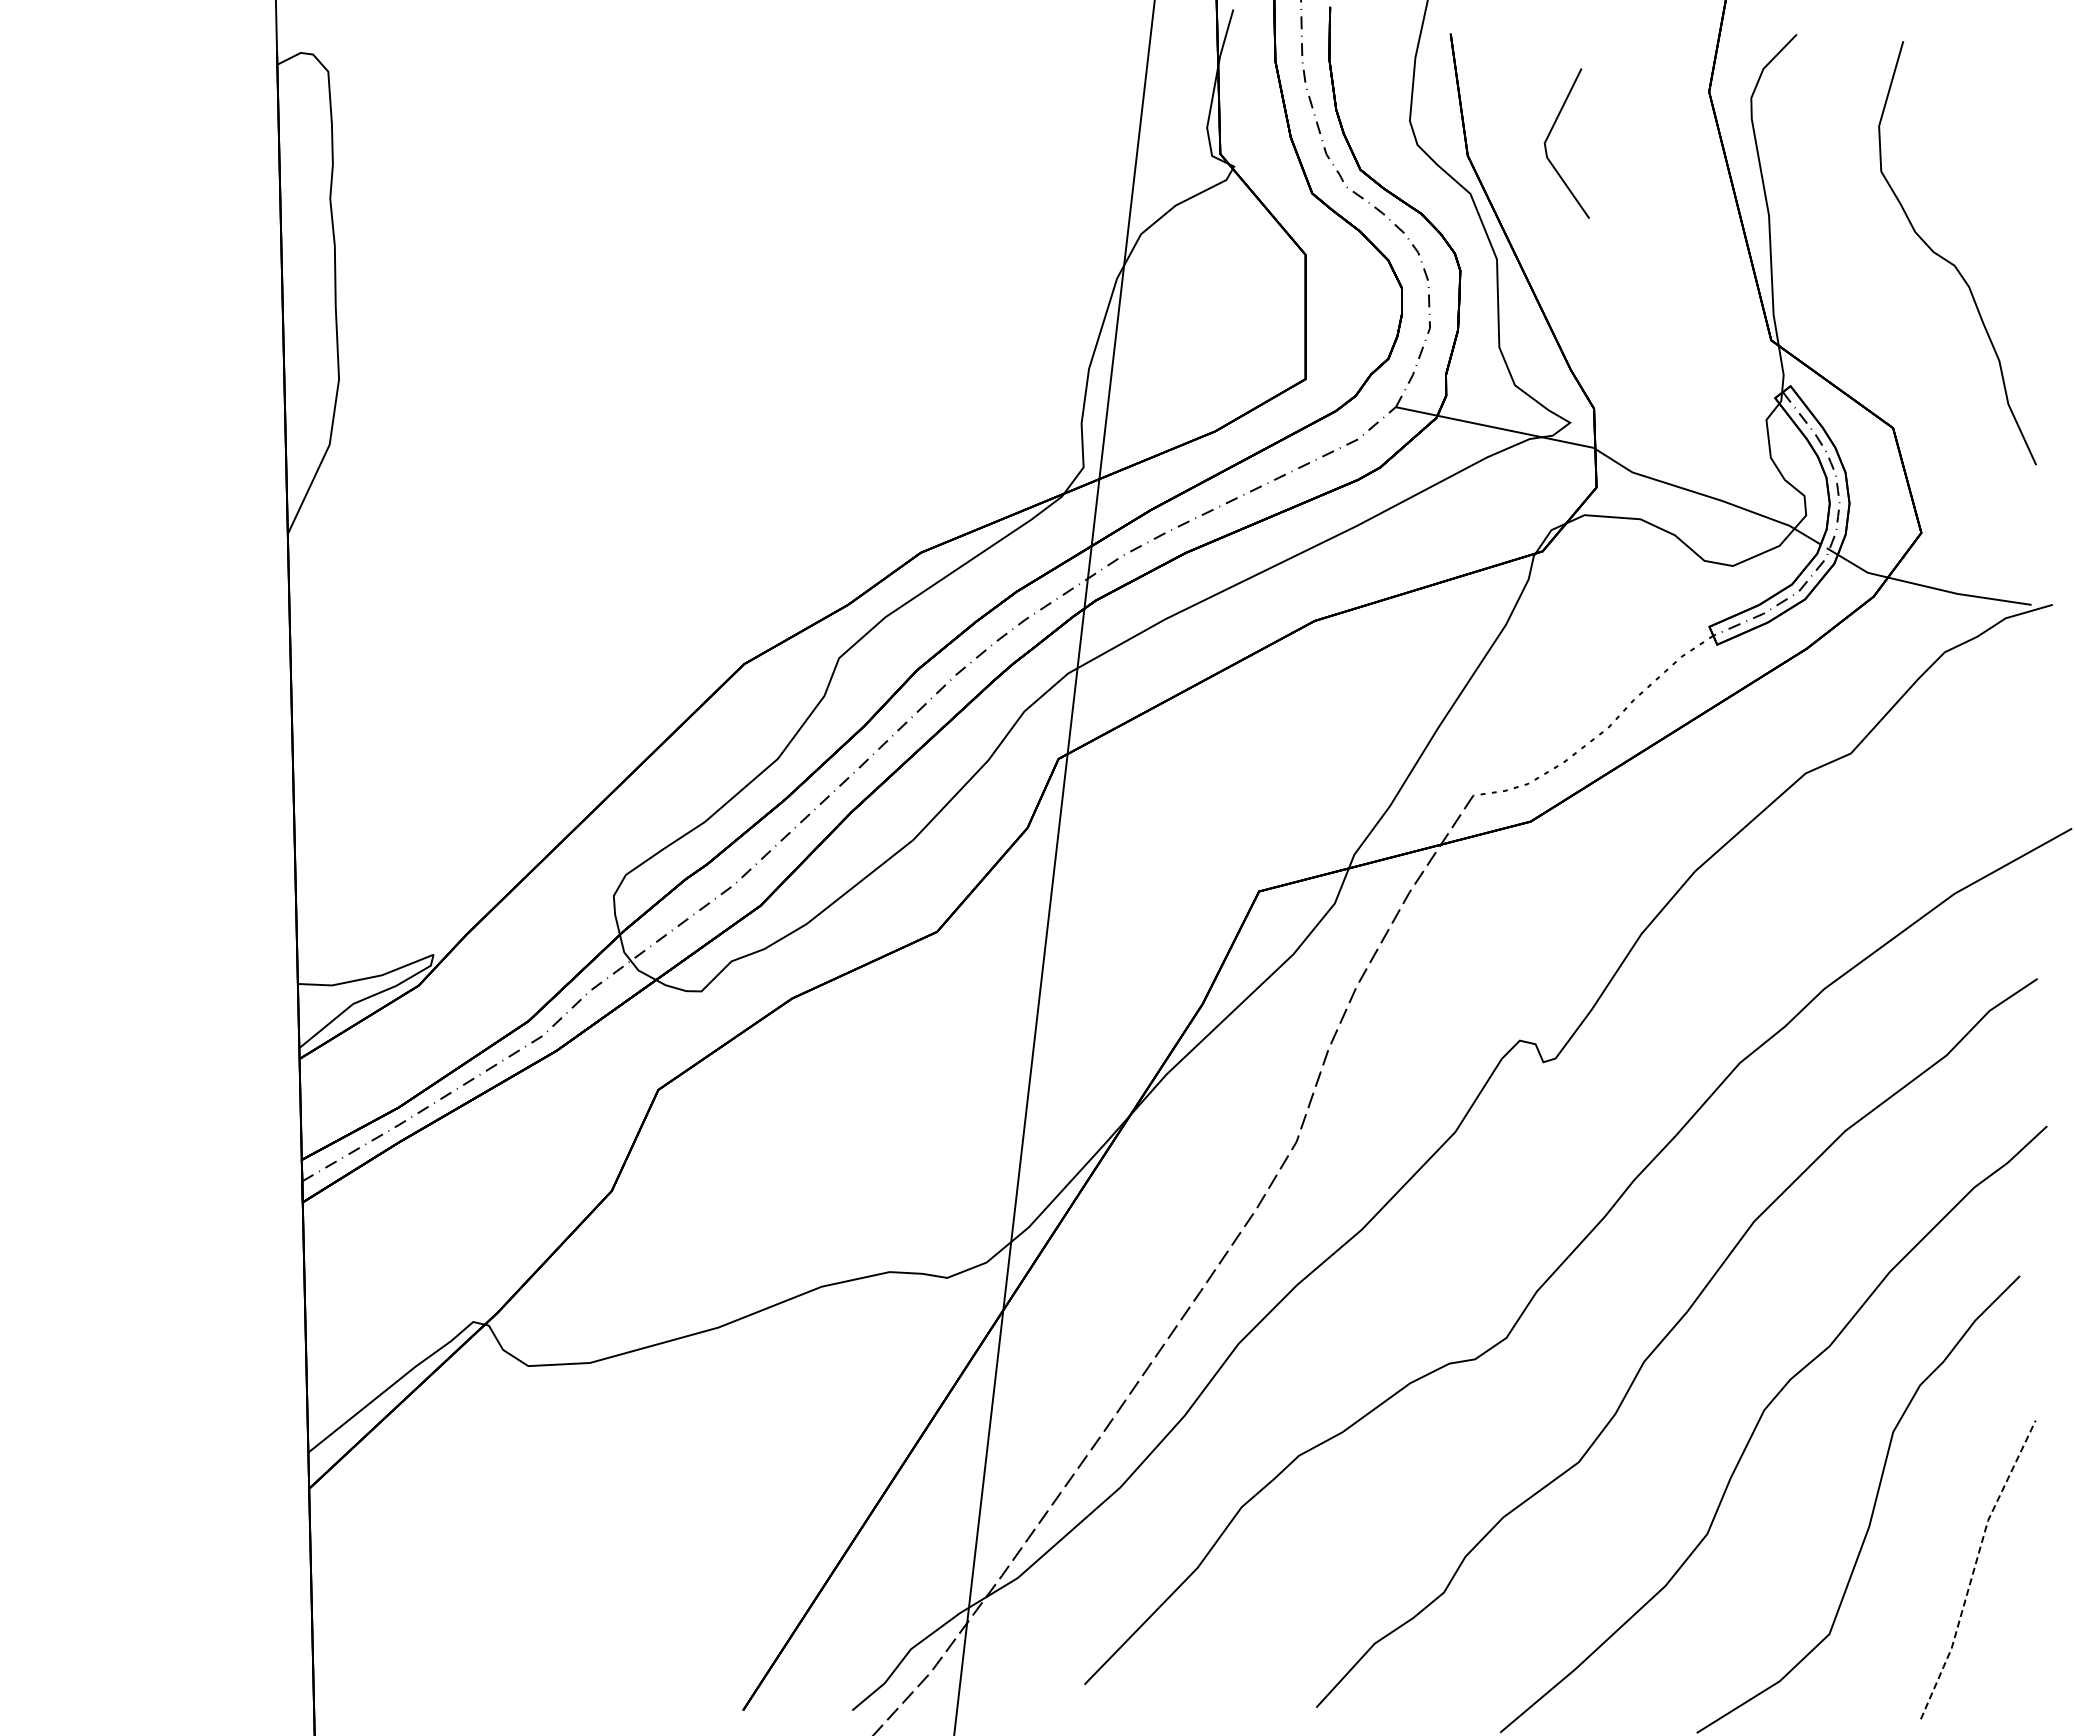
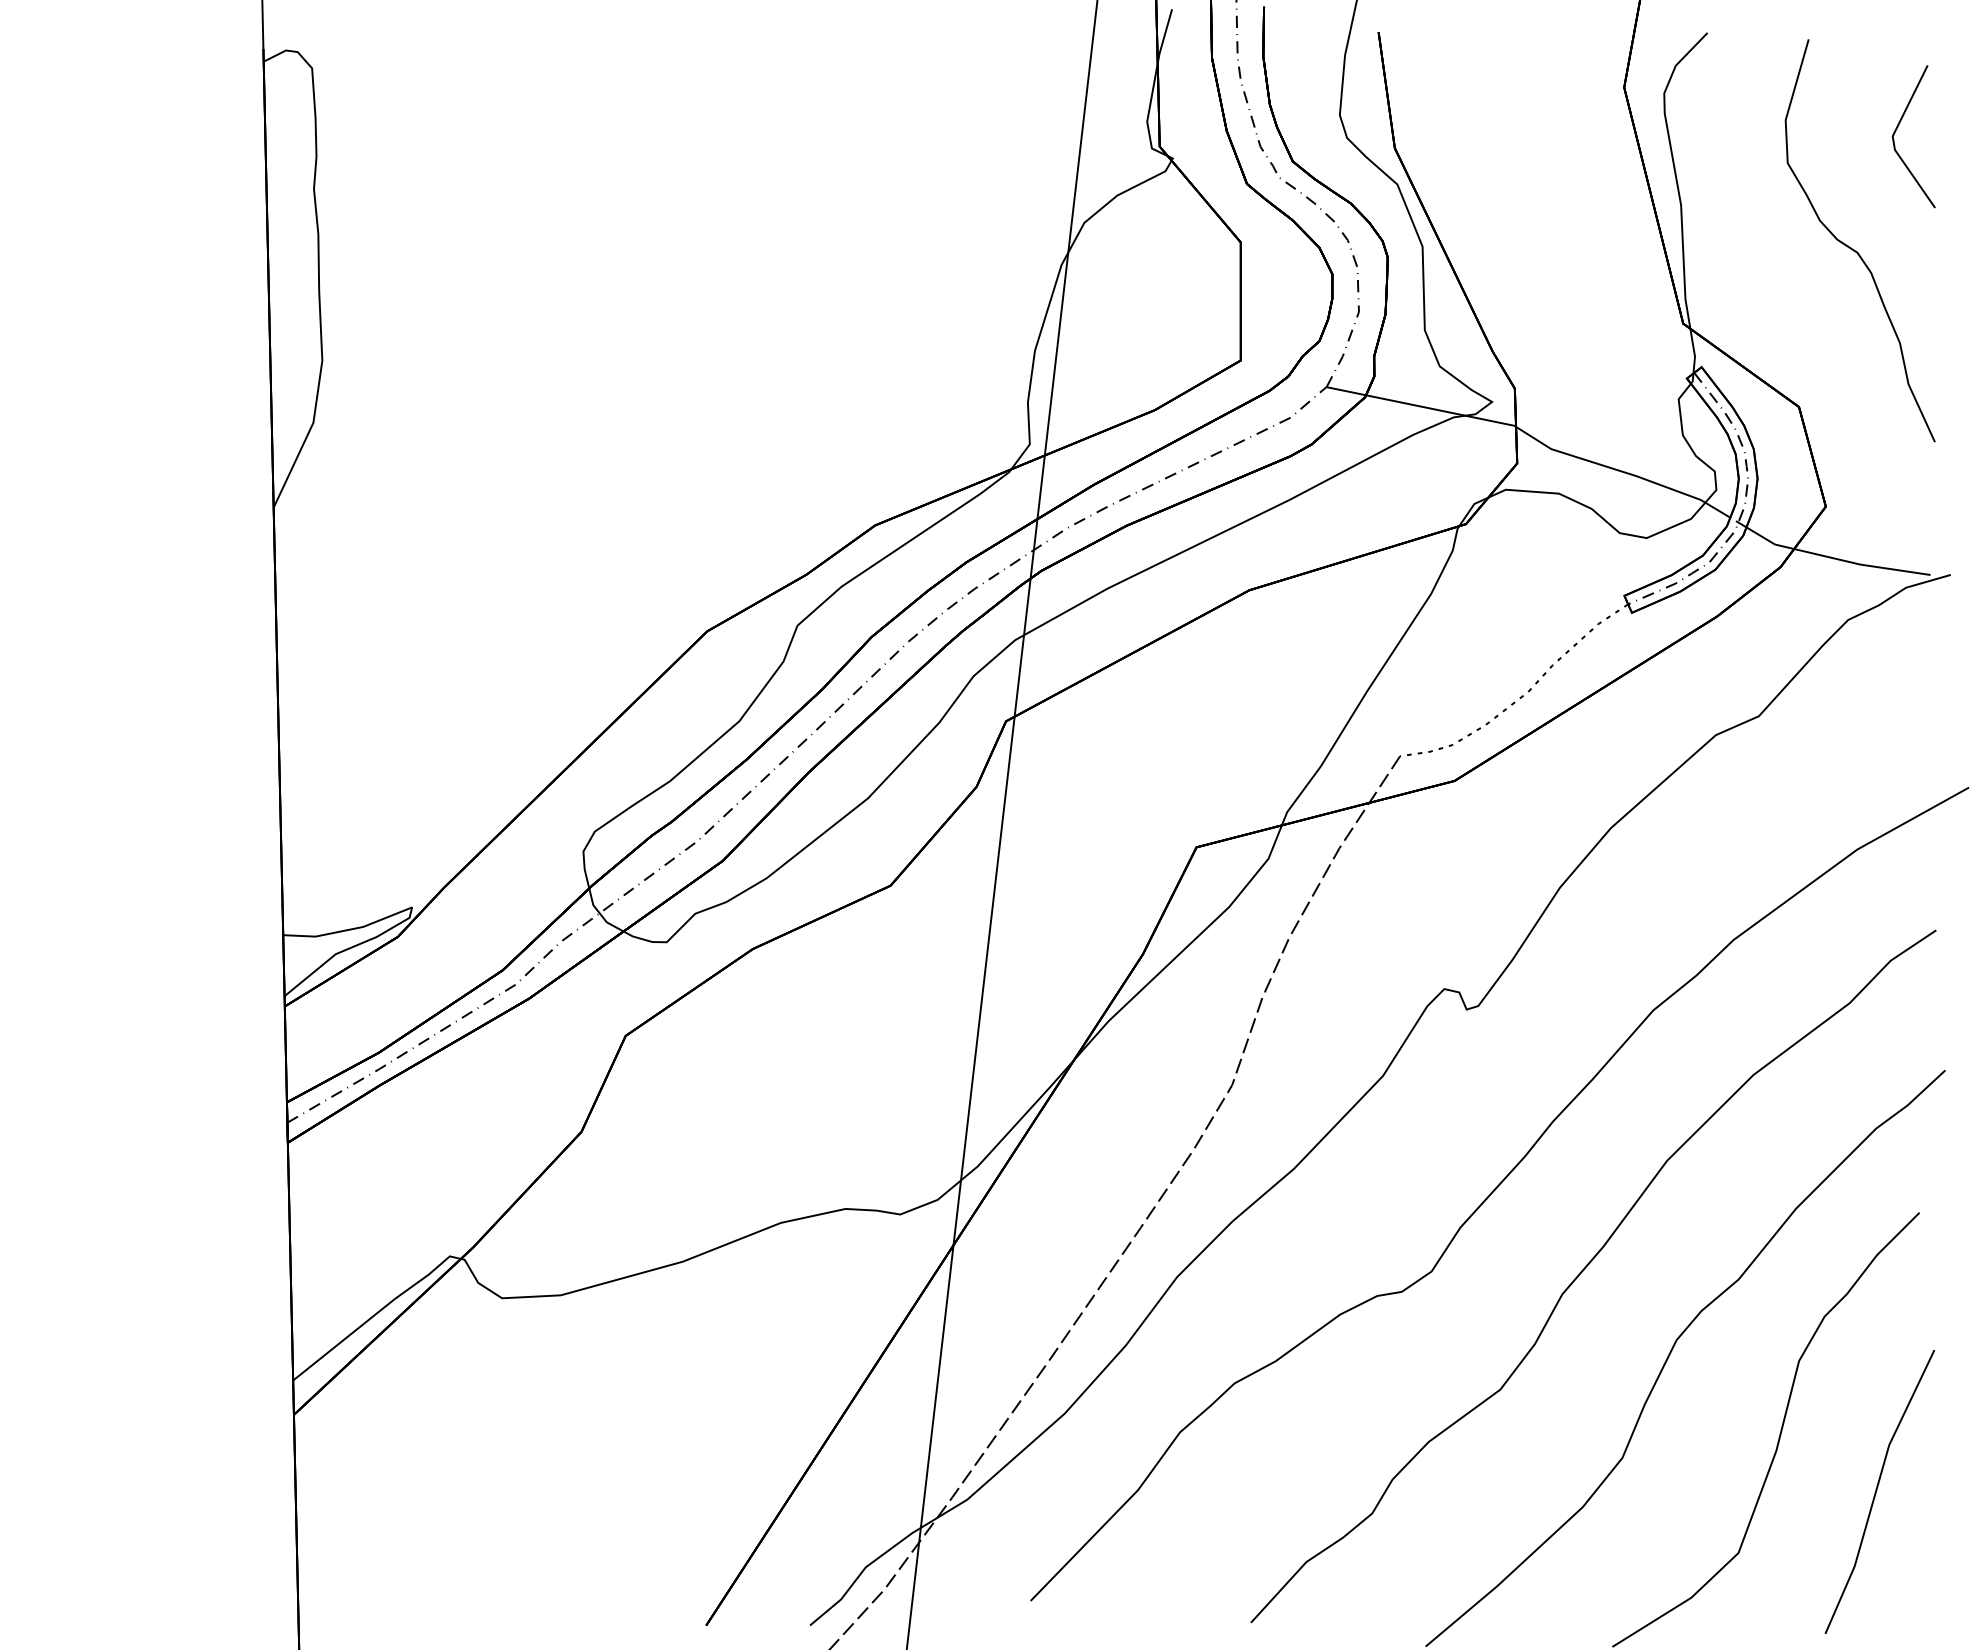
line: (1550, 134) -> (1898, 128), moved
line: (1974, 1568) -> (1876, 1490), dashed -> solid

